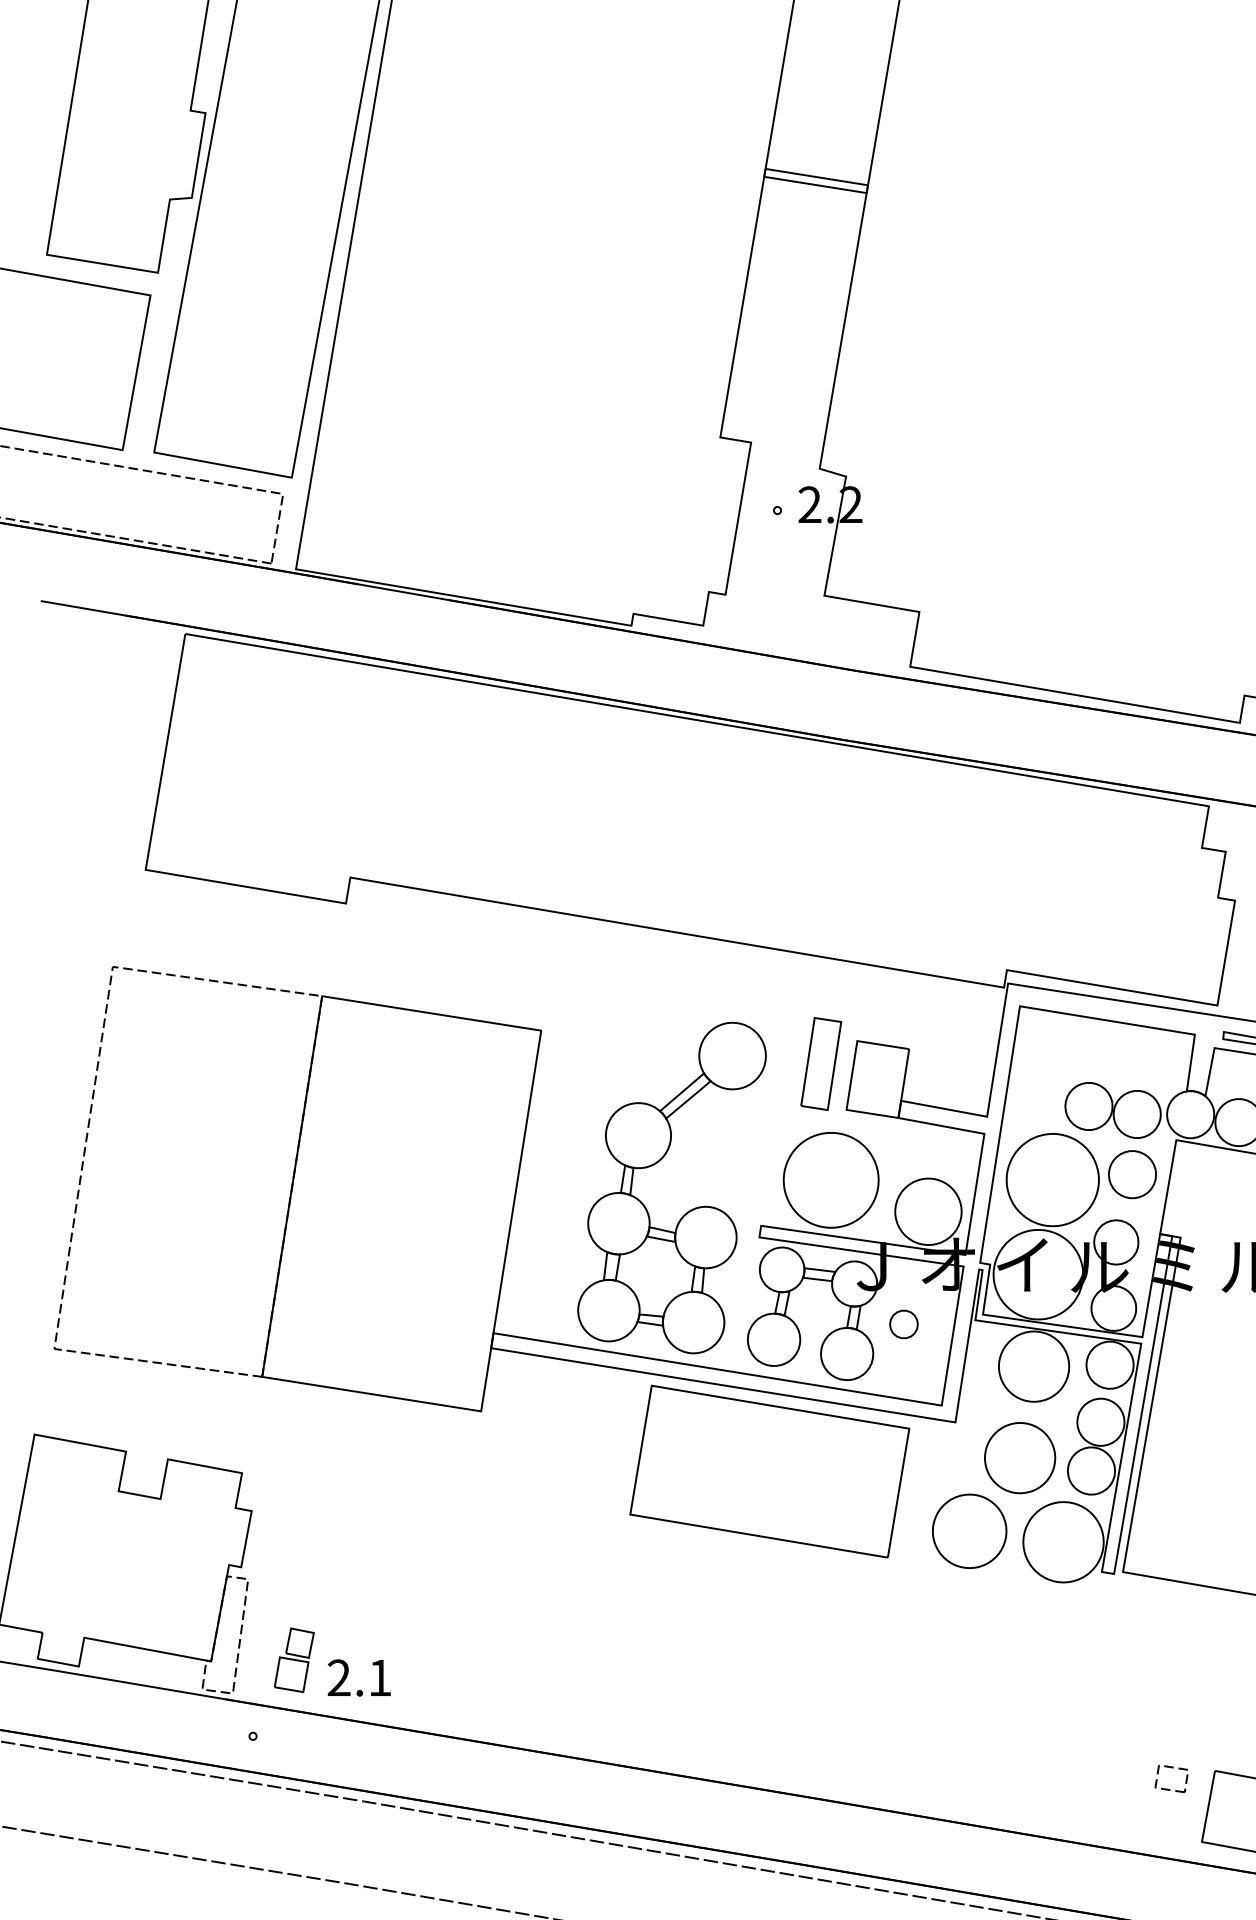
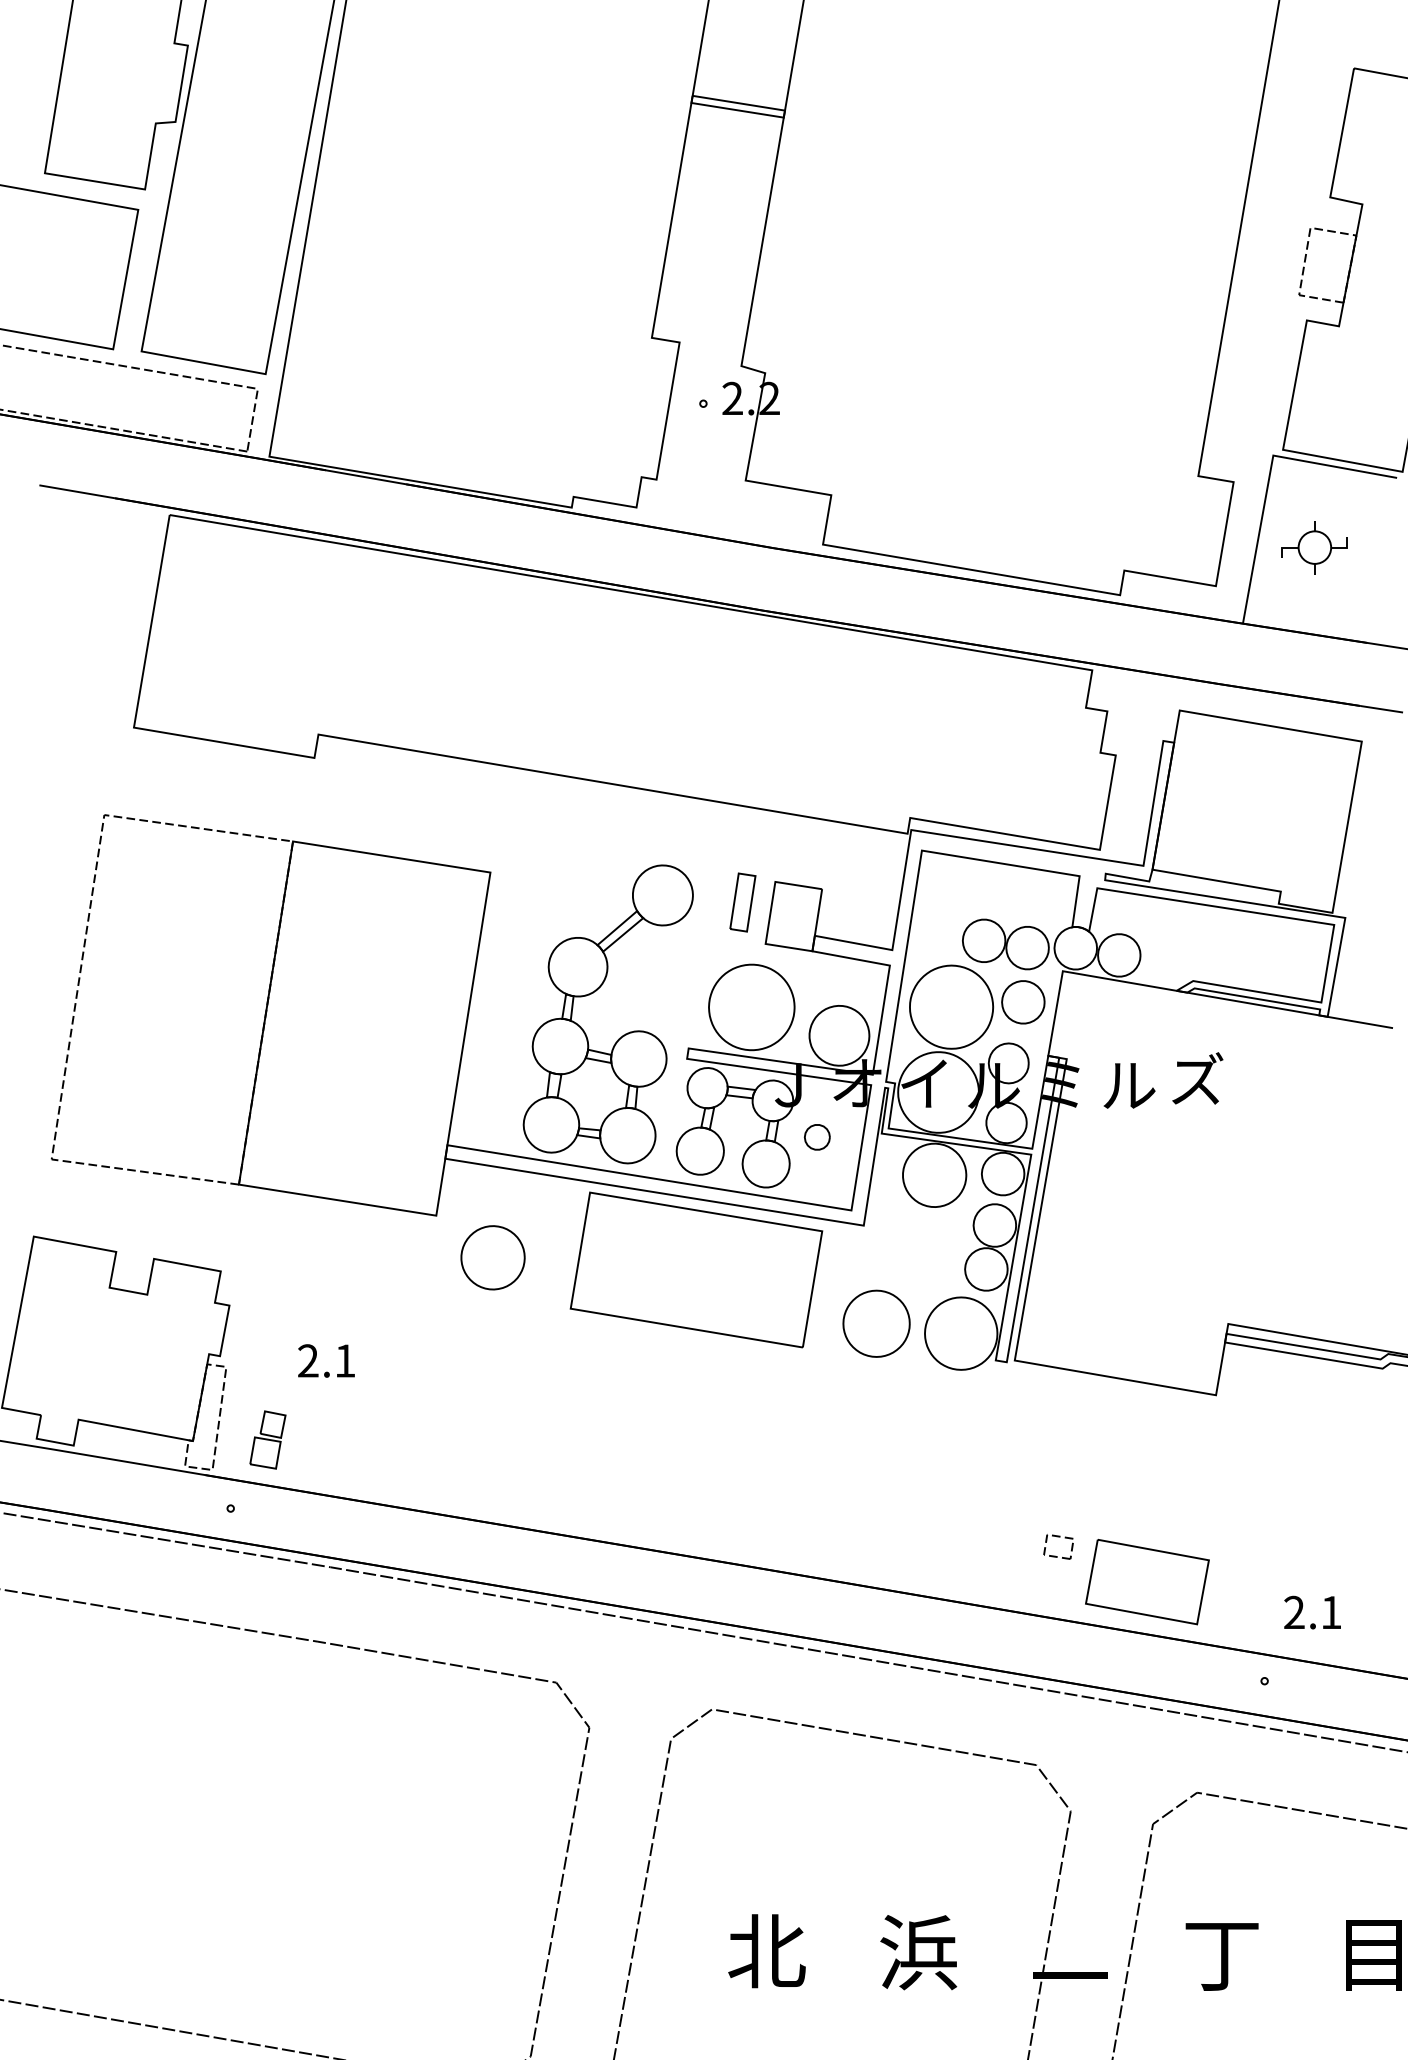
part: (820, 1063) -> (742, 902), size x0.7
part: (1019, 1457) -> (492, 1257), moved
text: (359, 1677) -> (326, 1360), moved

